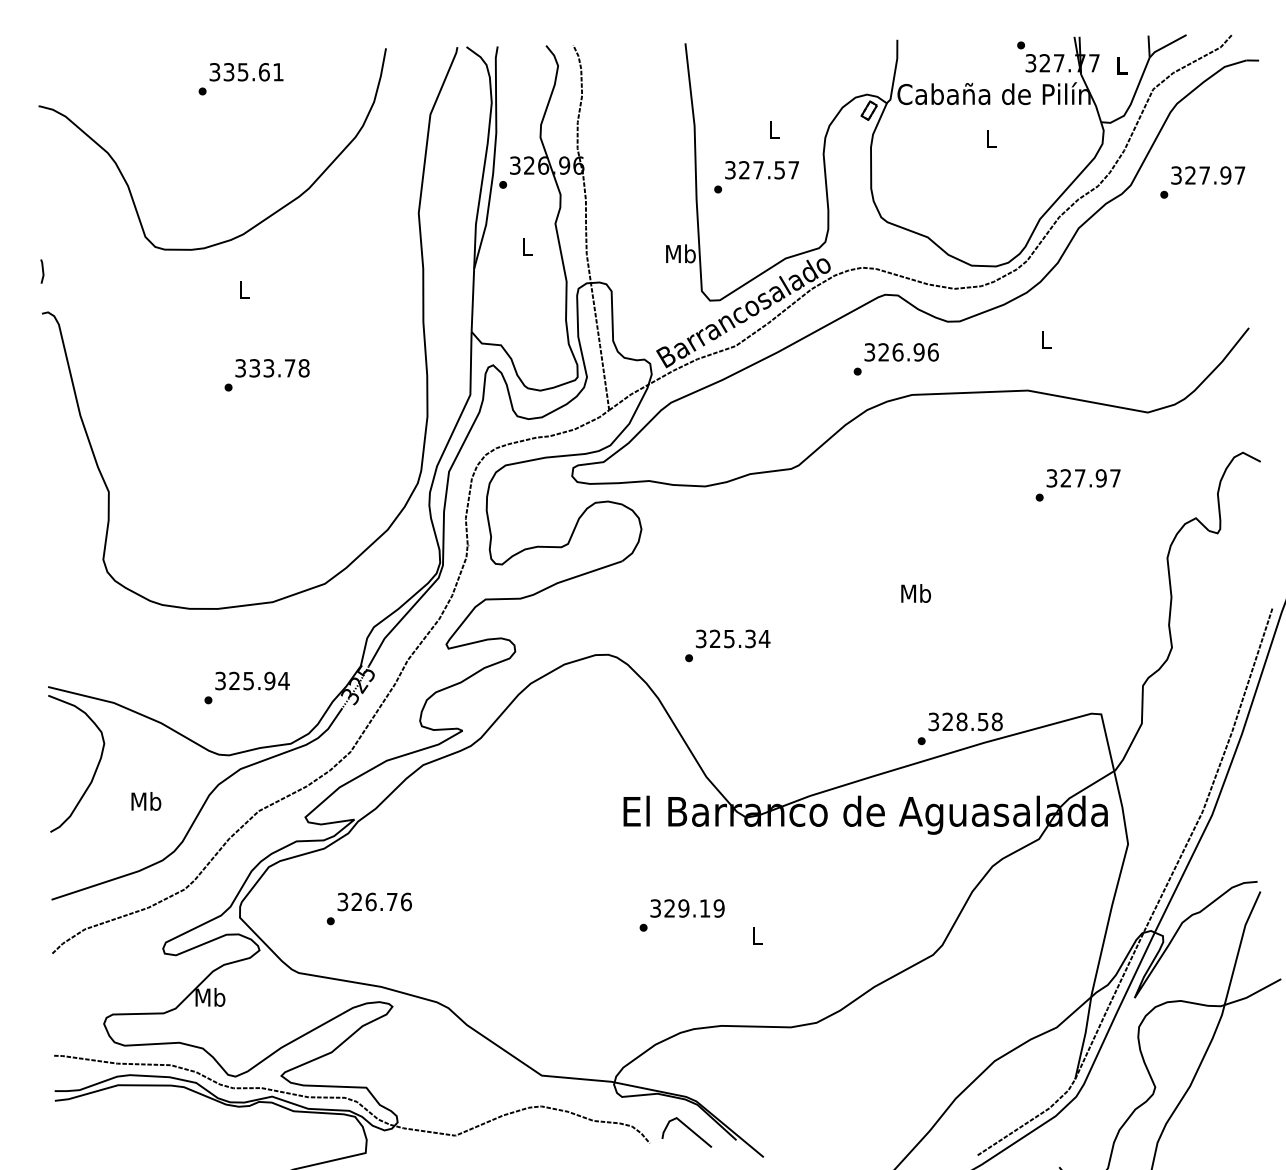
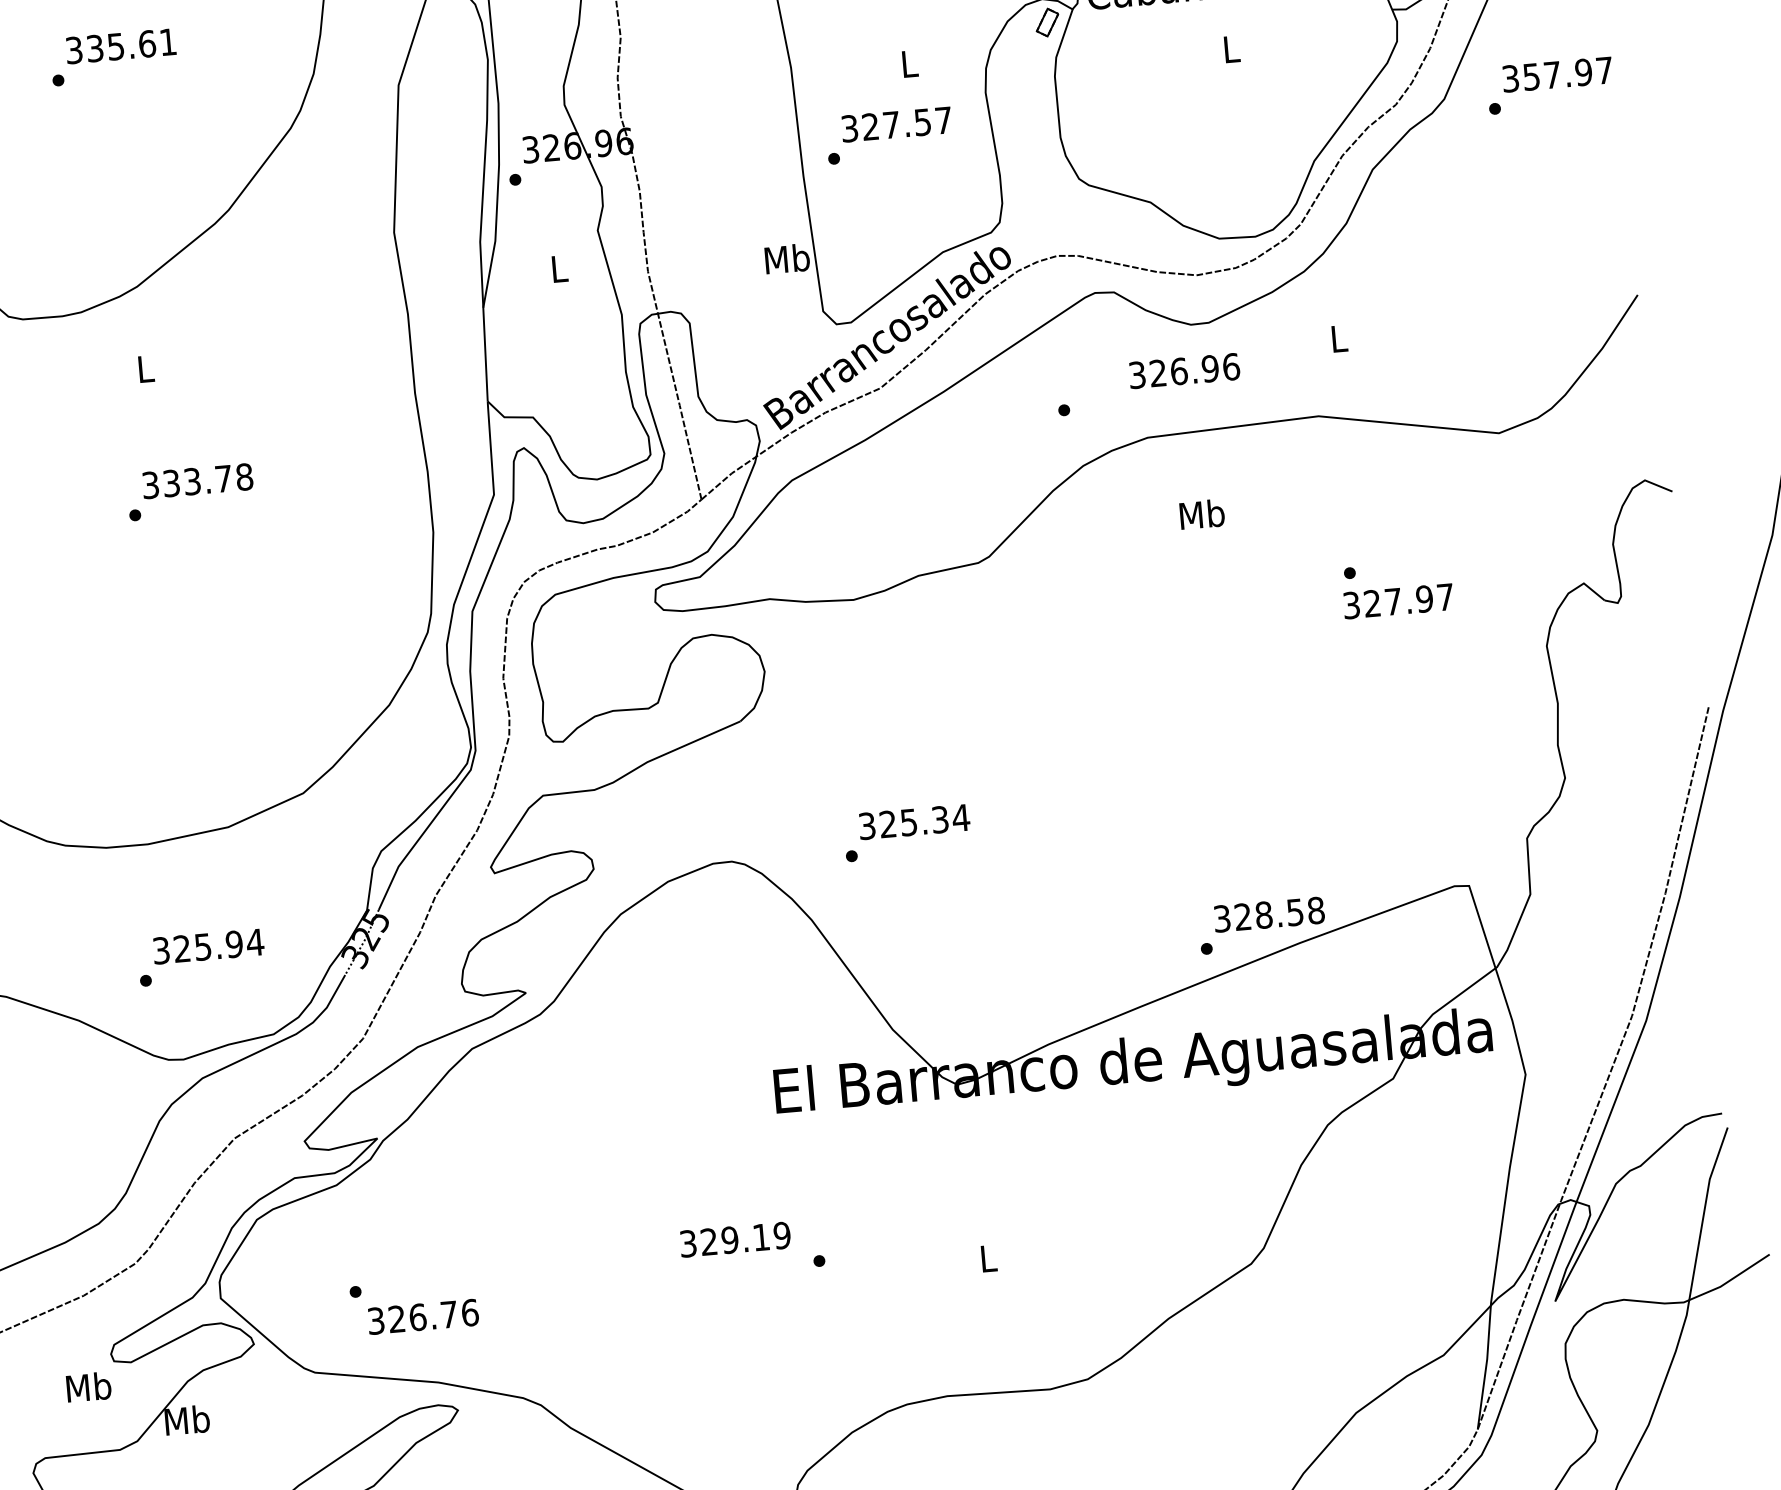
text: (1190, 175) -> (1531, 76), 327.97 -> 357.97
text: (901, 352) -> (1184, 371), moved
text: (1083, 478) -> (1398, 601), moved
text: (915, 593) -> (1201, 514), moved
text: (146, 801) -> (89, 1387), moved
text: (374, 901) -> (422, 1316), moved
text: (687, 908) -> (735, 1239), moved

